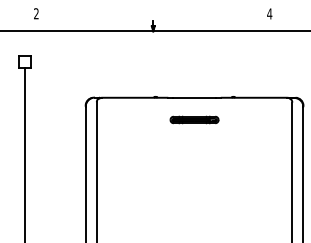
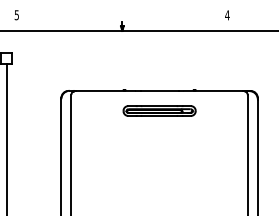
text: (36, 13) -> (16, 14), 2 -> 5
part: (194, 119) -> (159, 110), size x1.67

